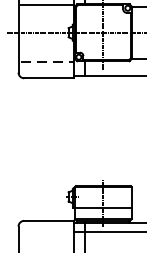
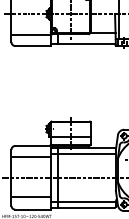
line: (47, 61) -> (31, 34), dashed -> solid
line: (47, 237) -> (31, 157), added

